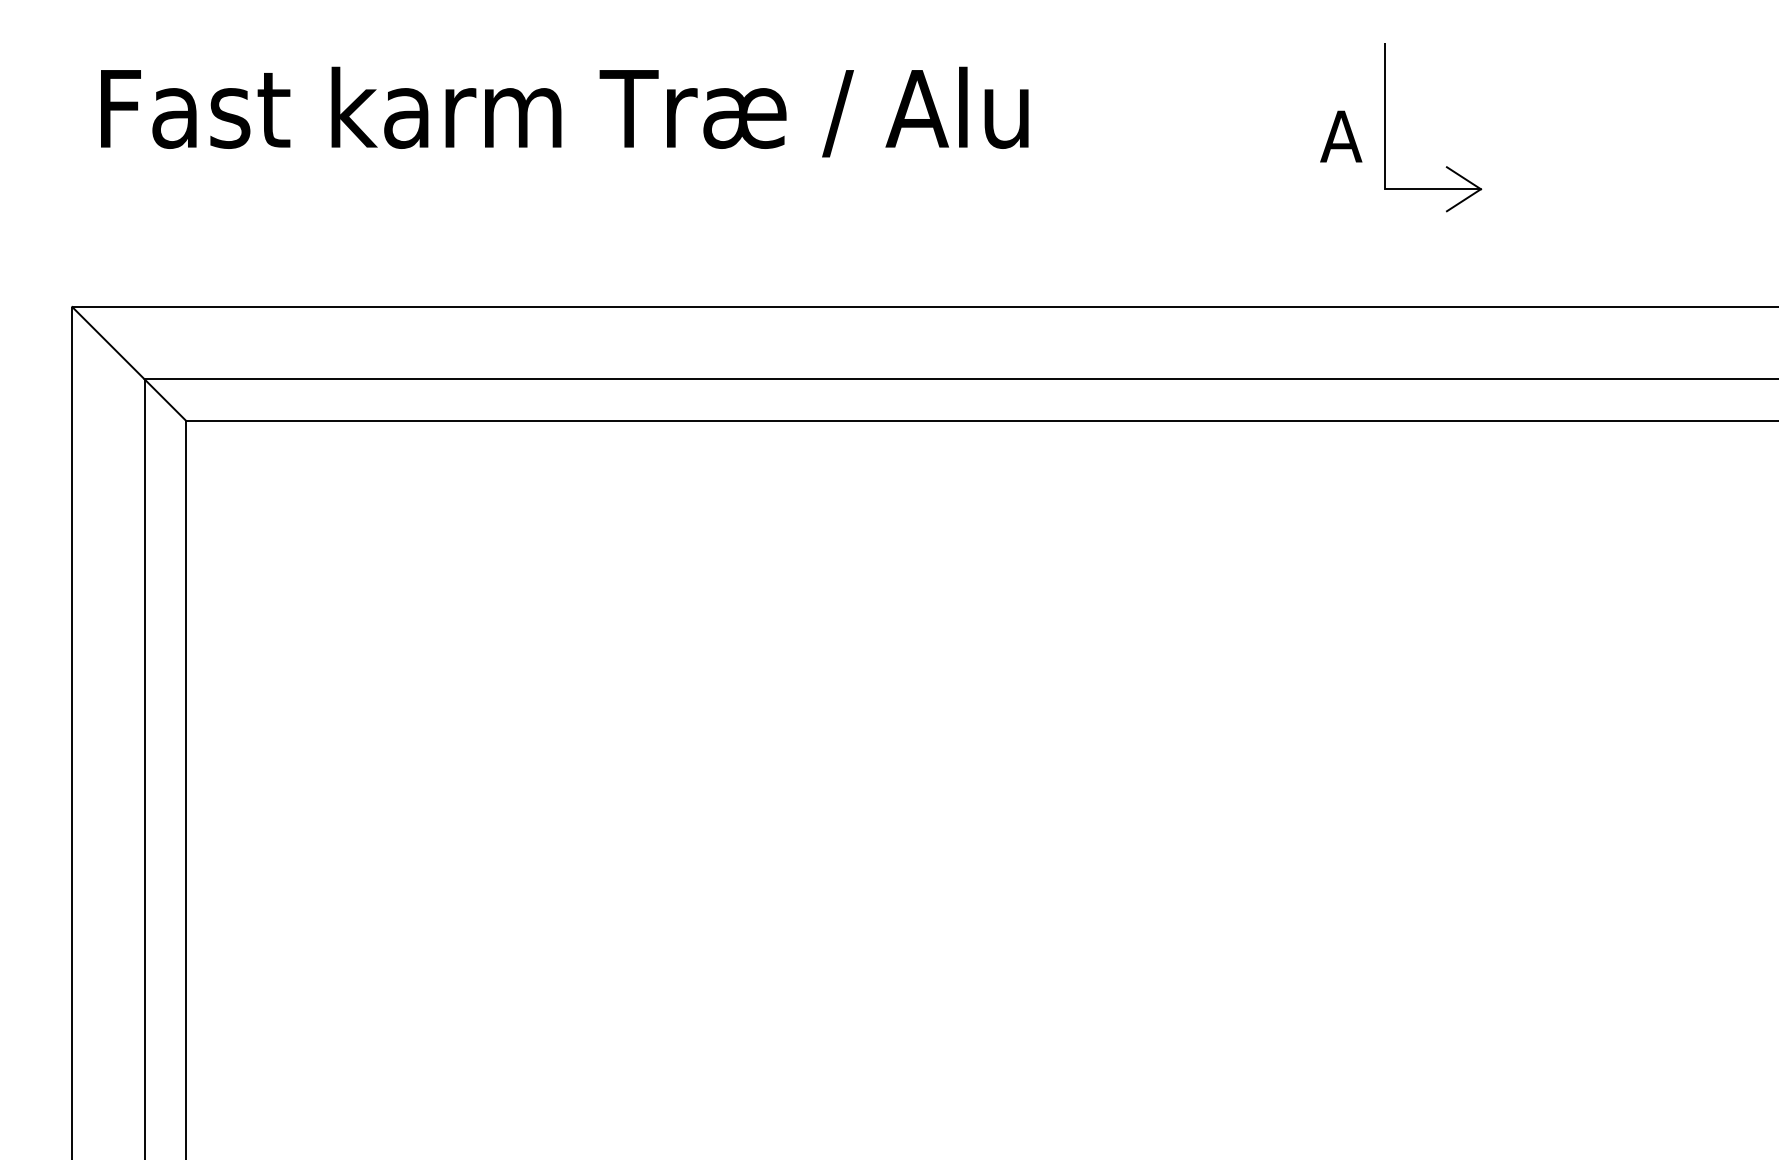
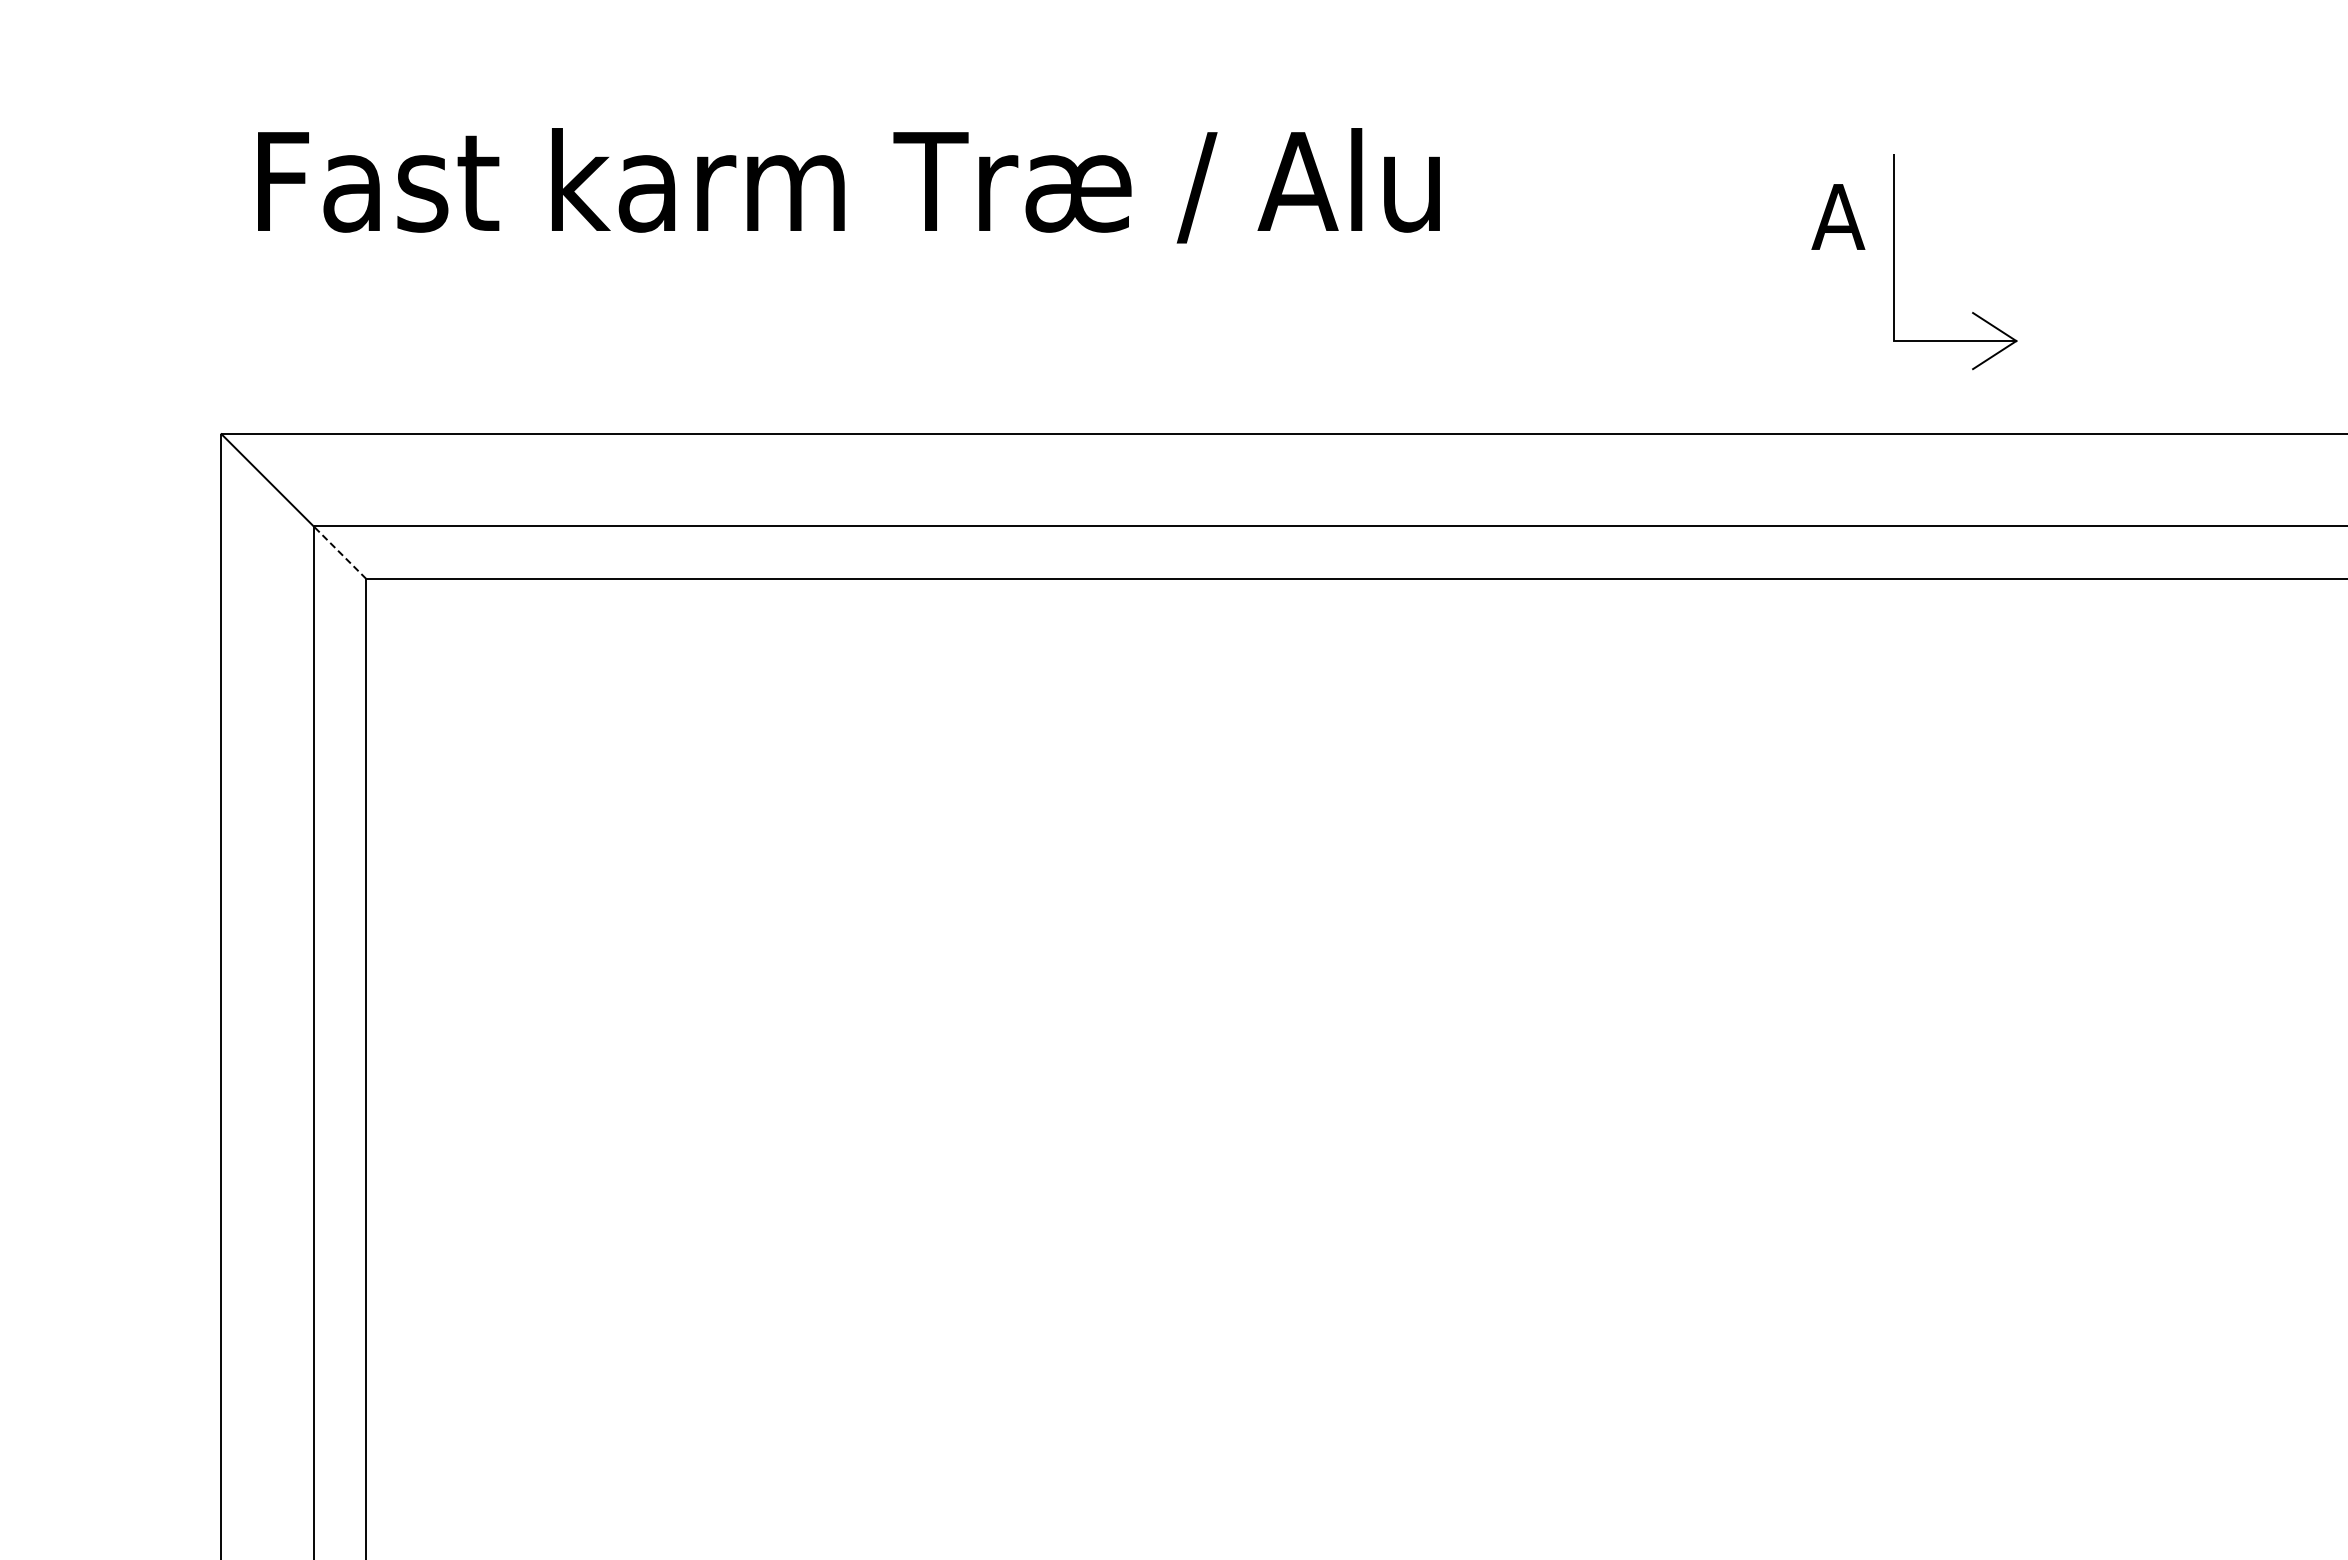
part: (1446, 166) -> (1972, 312), moved
line: (164, 399) -> (339, 552), solid -> dashed

